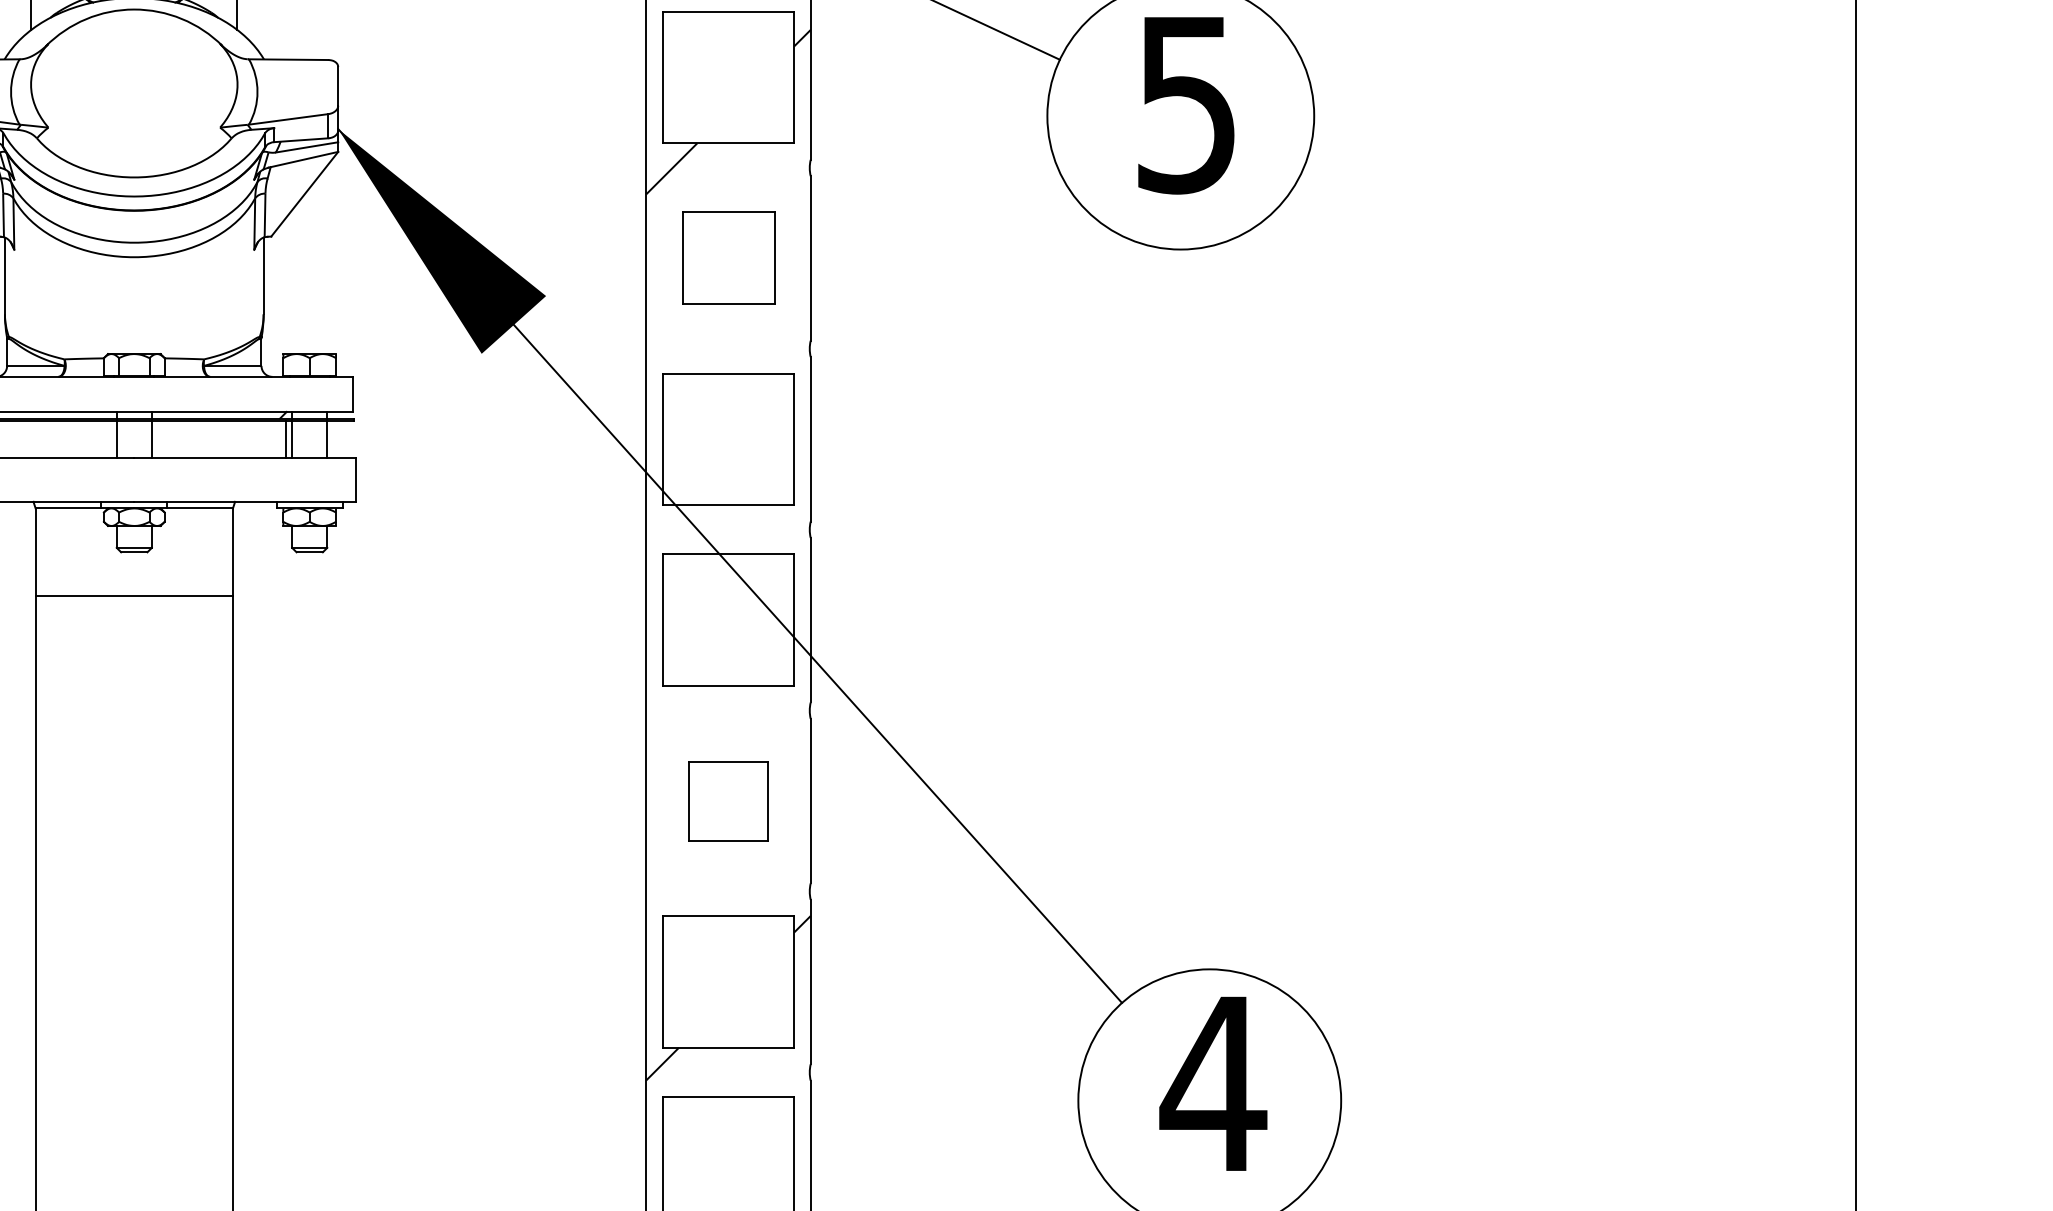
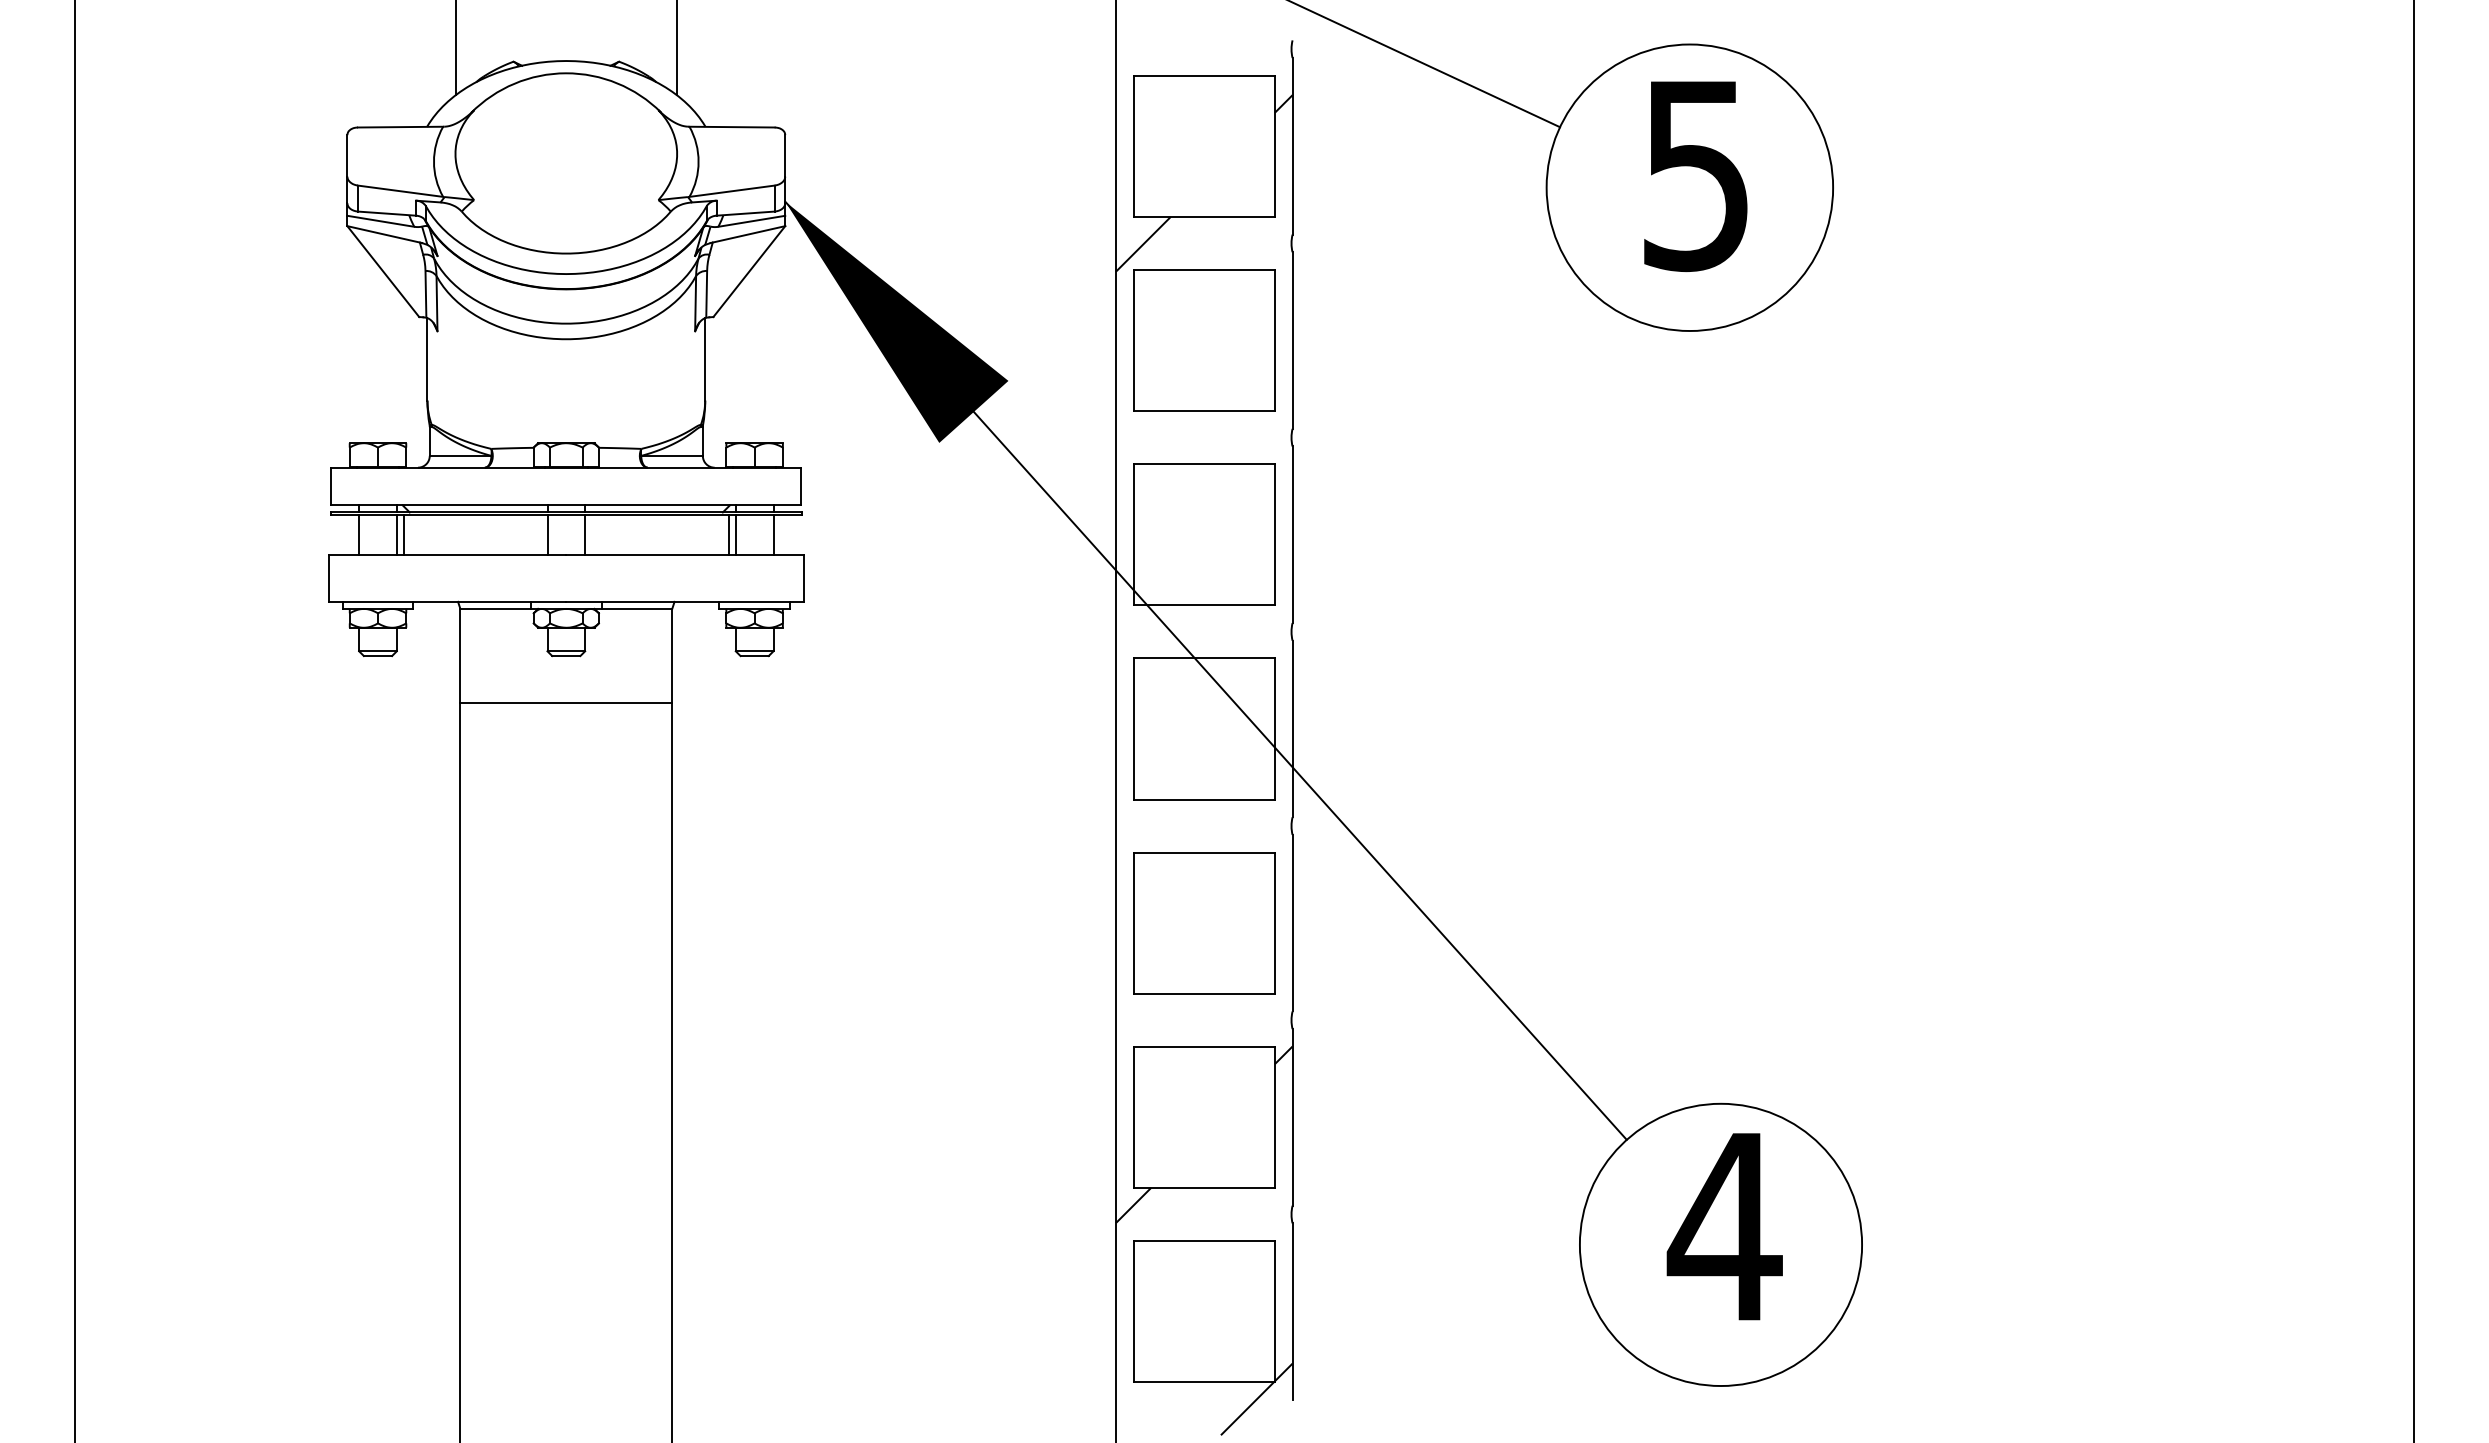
part: (728, 258) -> (1204, 340), size x1.43
part: (728, 801) -> (1204, 923), size x1.67

